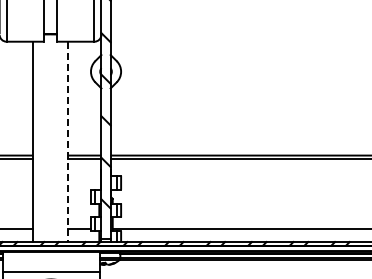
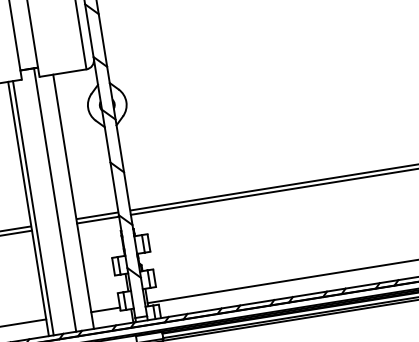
line: (54, 138) -> (55, 200), added
line: (36, 141) -> (33, 207), added
line: (68, 142) -> (74, 202), dashed -> solid

